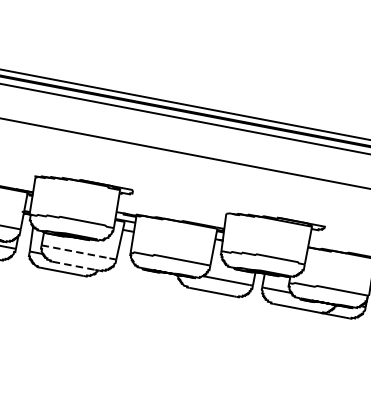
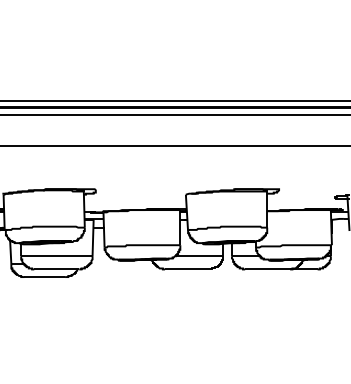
line: (76, 252) -> (54, 256), dashed -> solid
line: (74, 266) -> (55, 269), dashed -> solid

